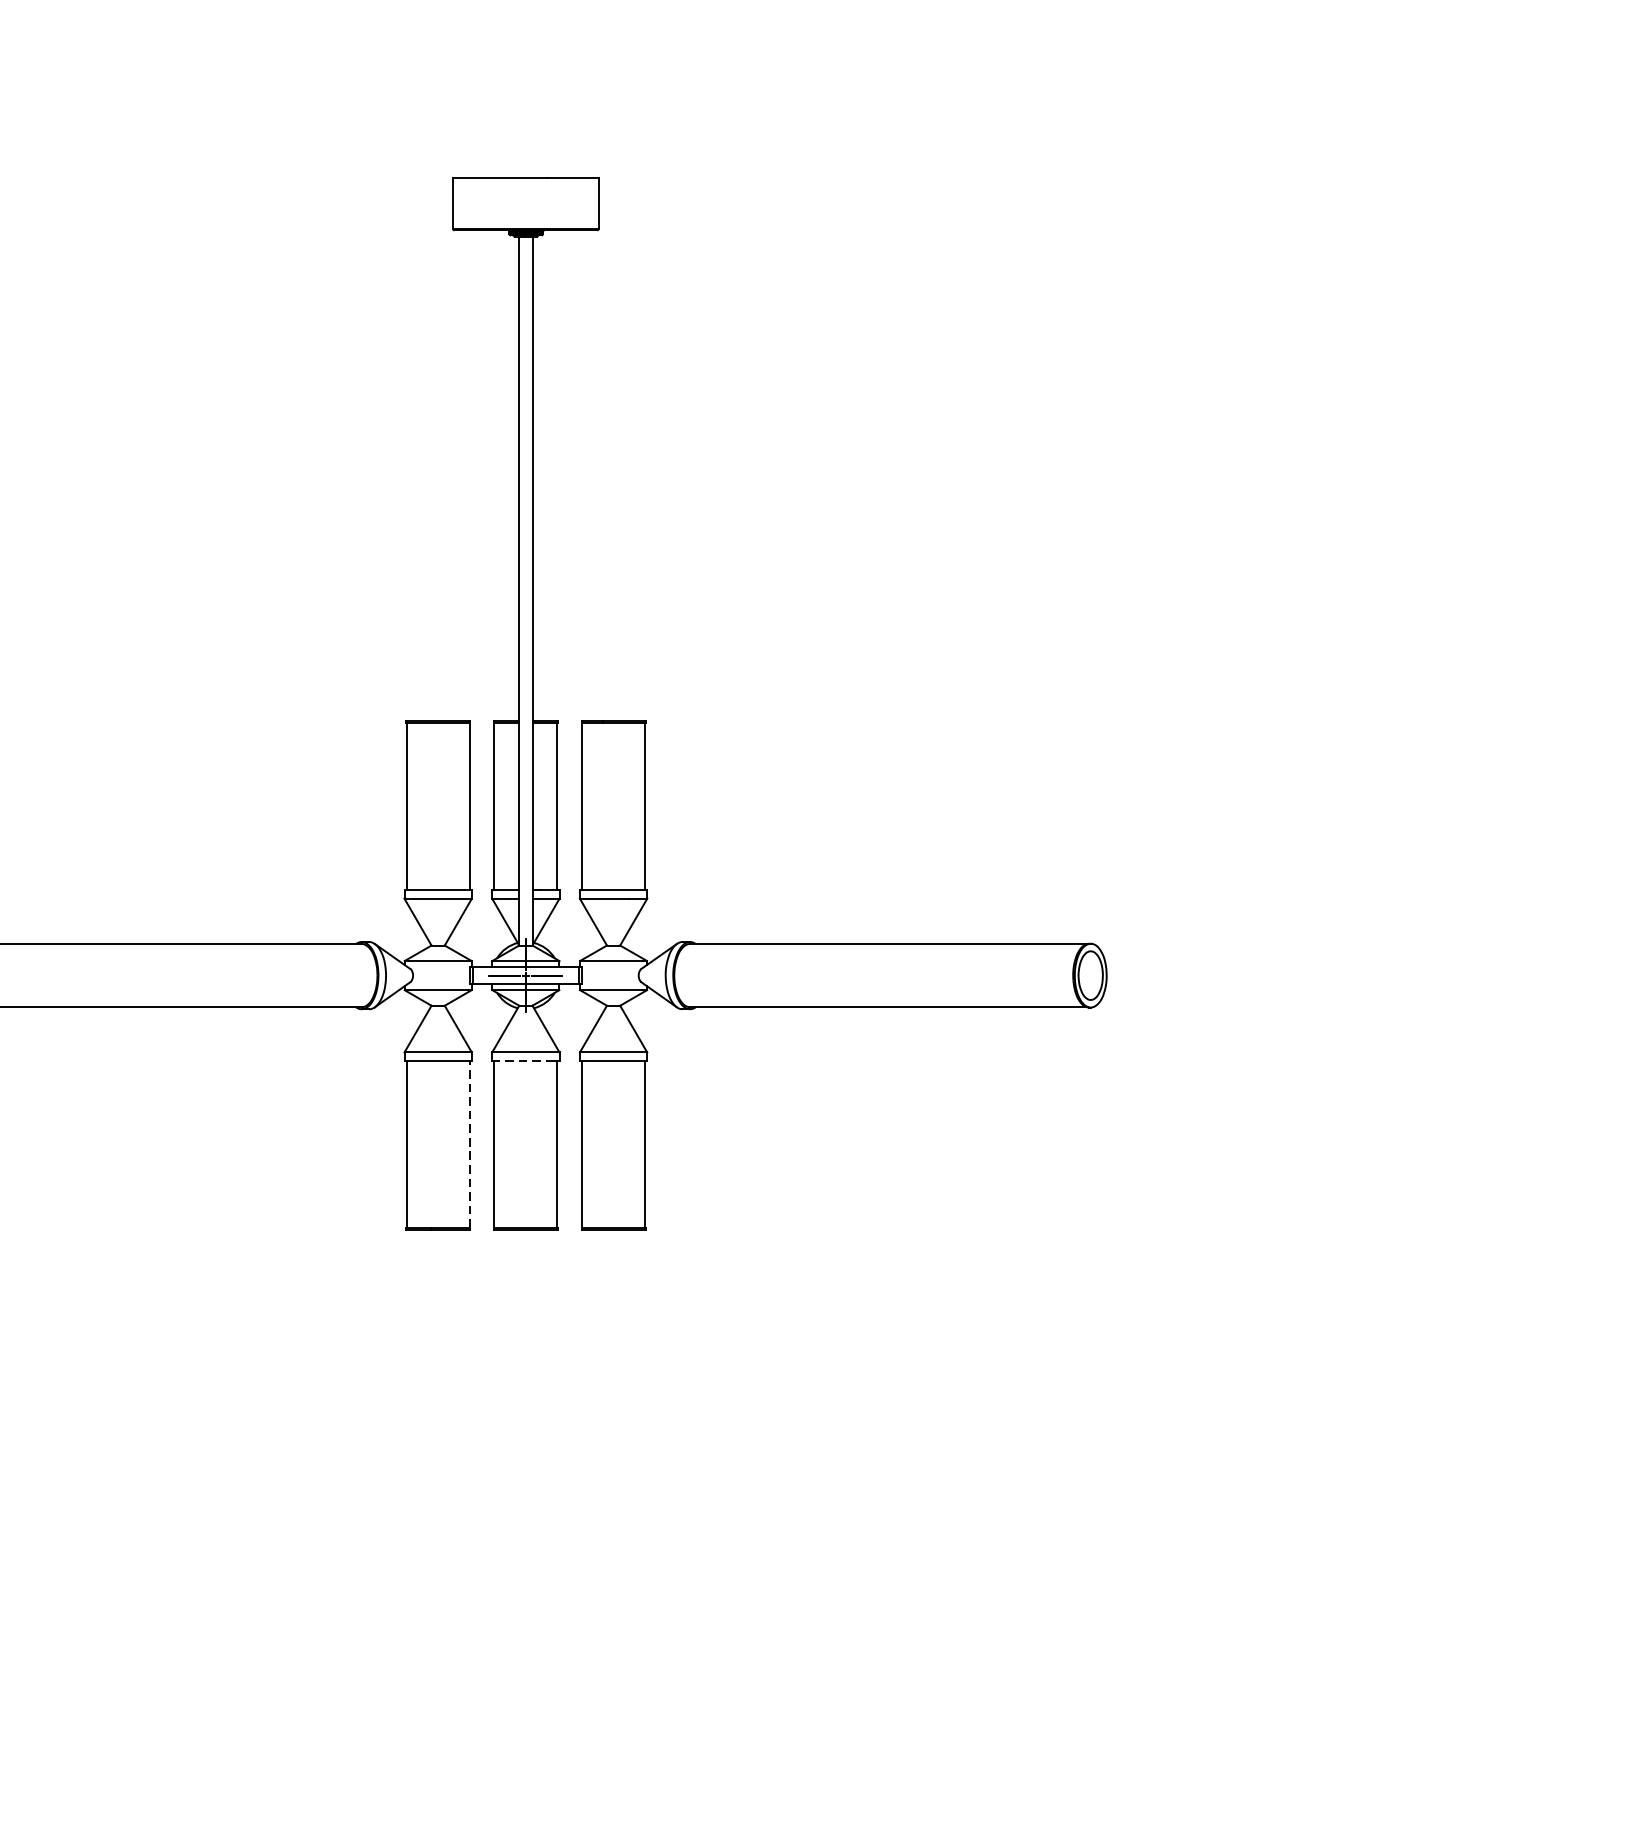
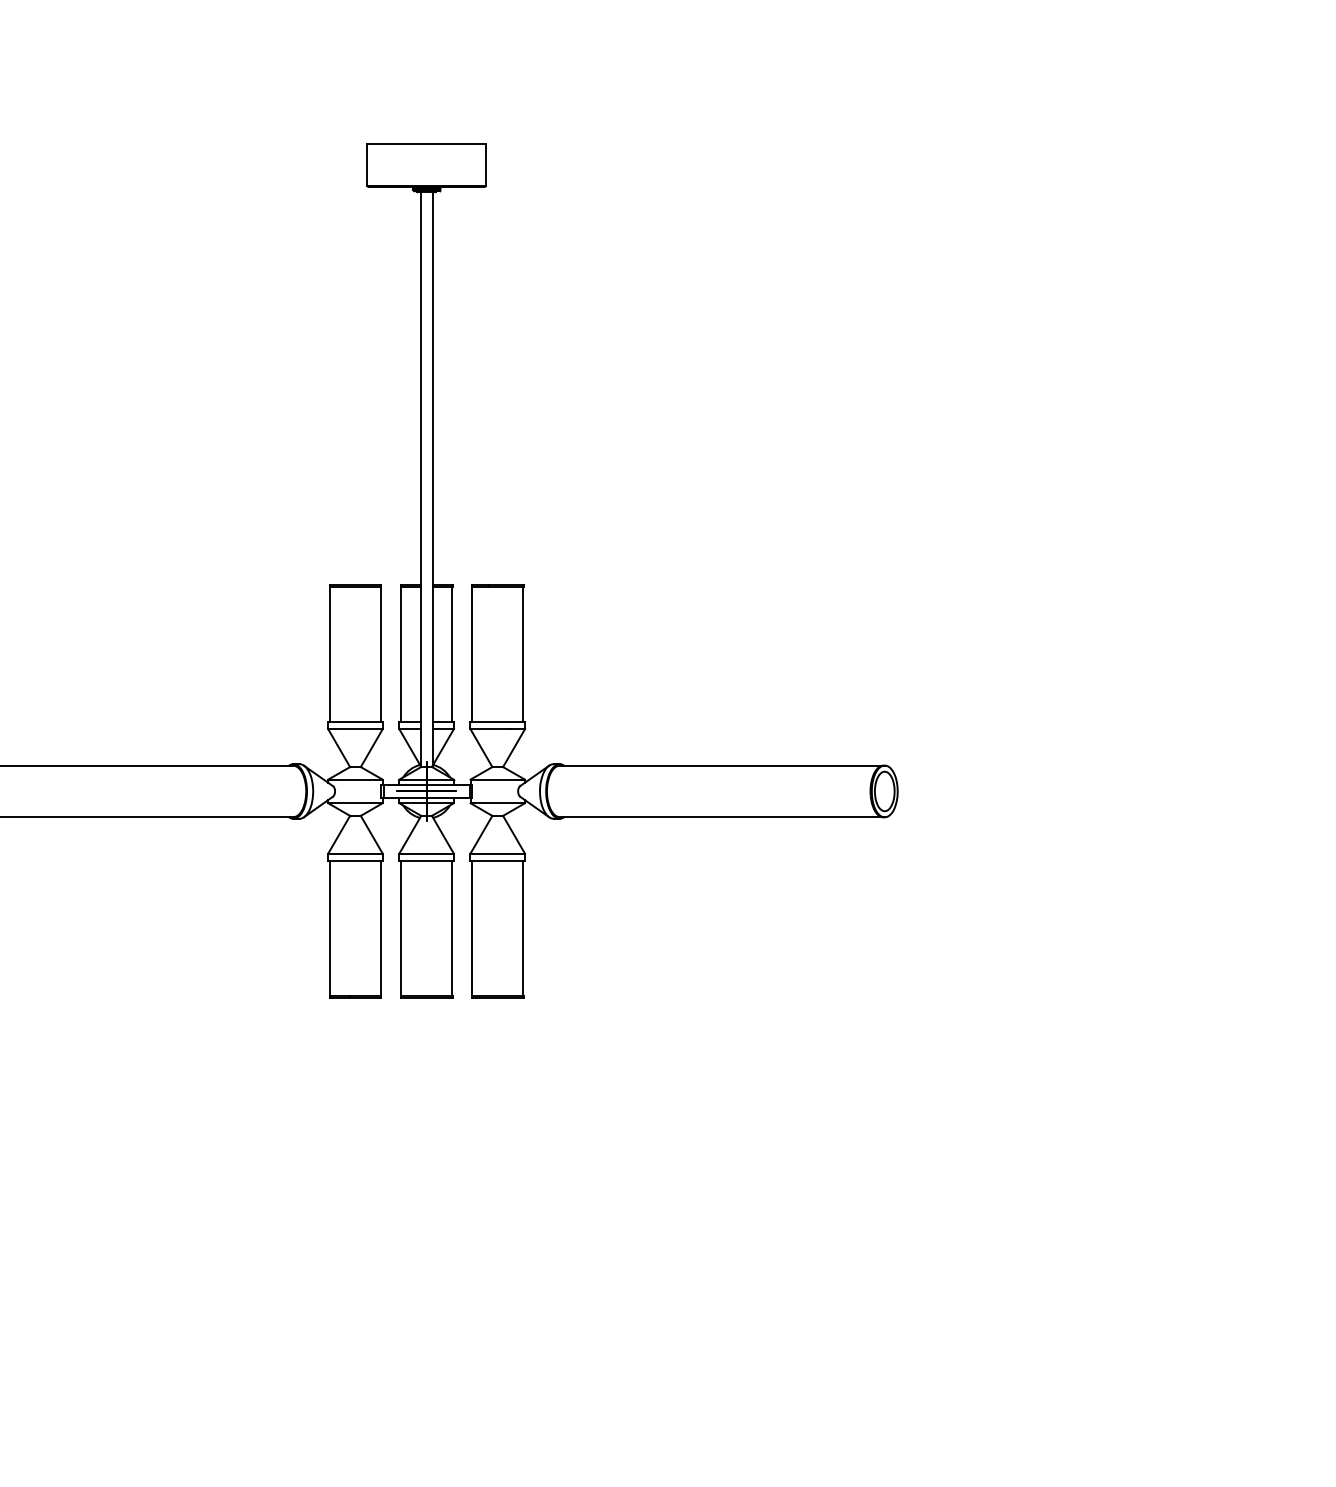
line: (522, 1060) -> (423, 860), dashed -> solid
line: (470, 1144) -> (381, 928), dashed -> solid

